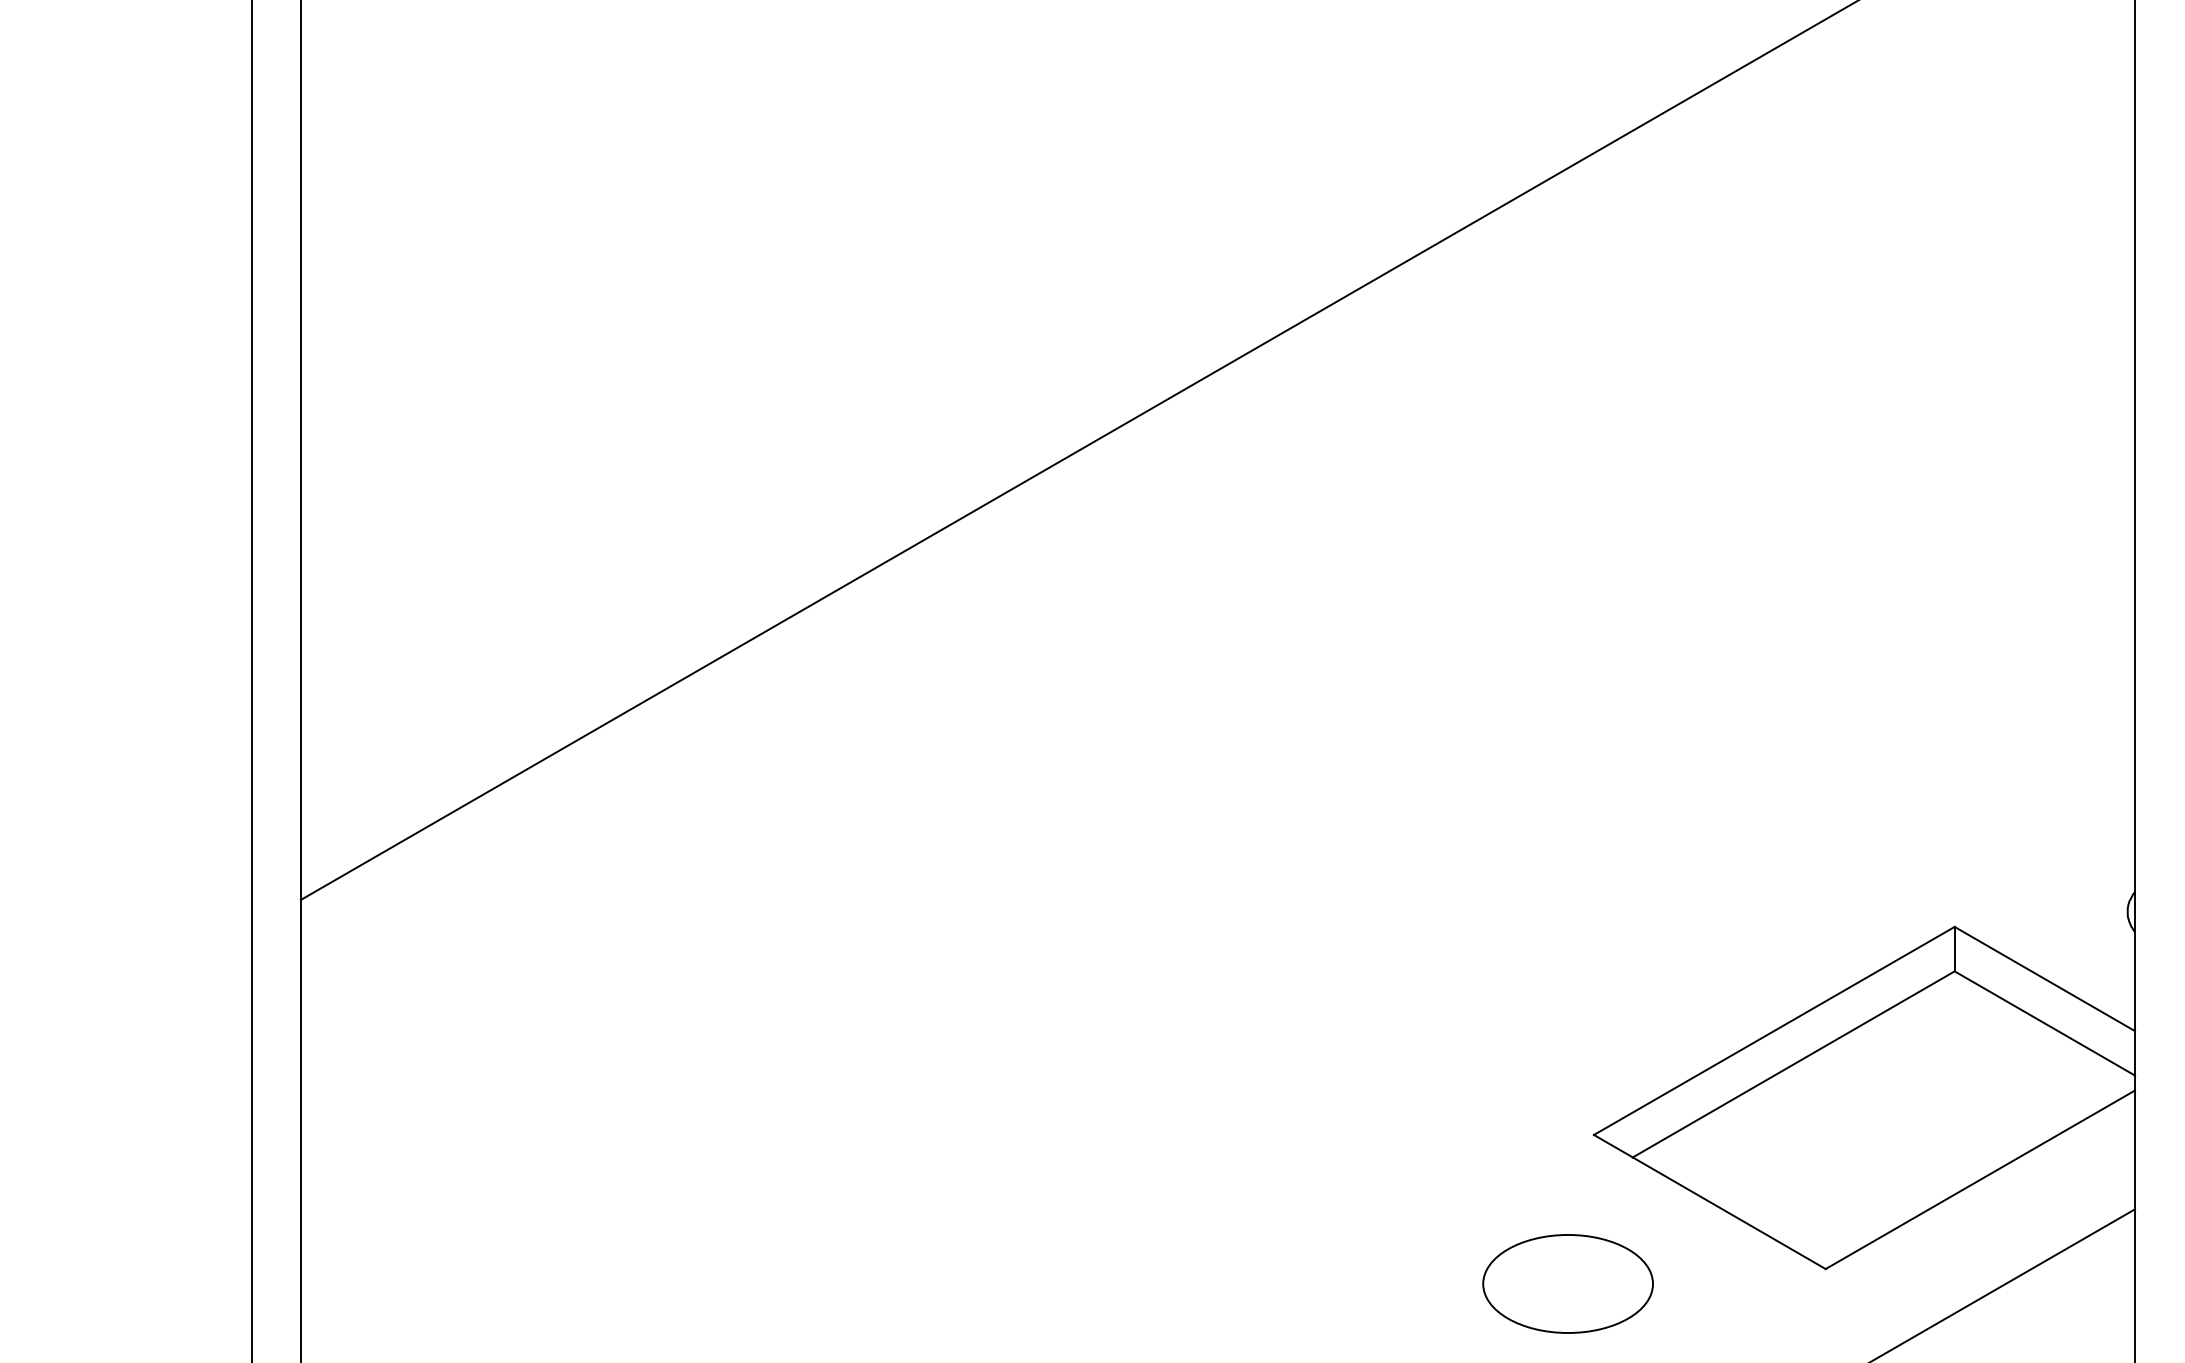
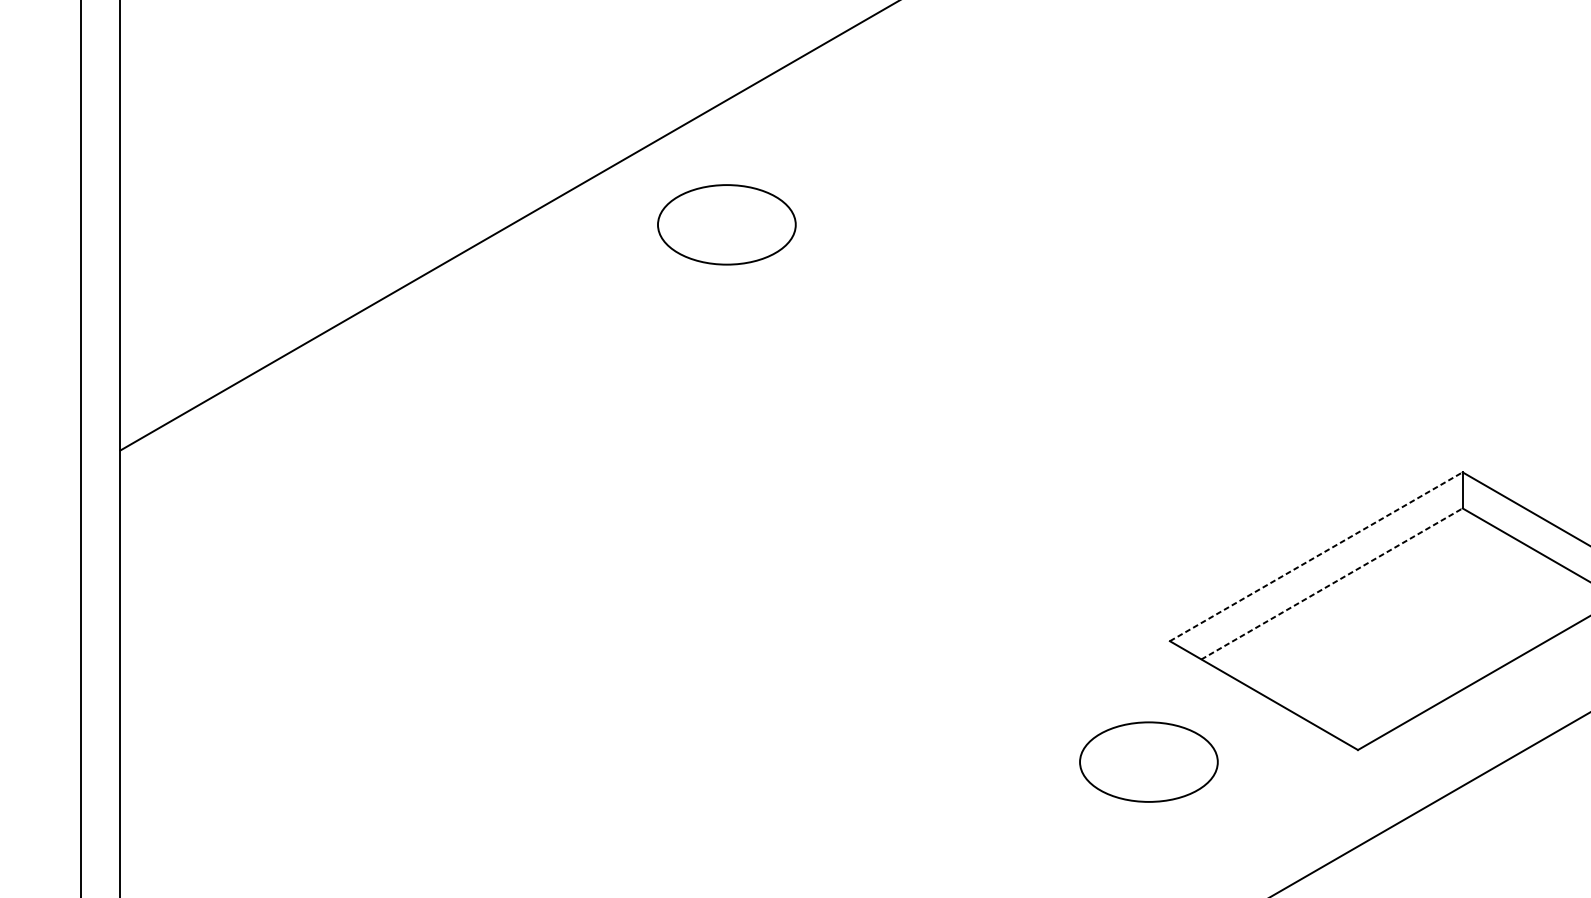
part: (1047, 621) -> (726, 224), added
line: (1774, 1030) -> (1316, 556), solid -> dashed
line: (1794, 1064) -> (1332, 584), solid -> dashed

